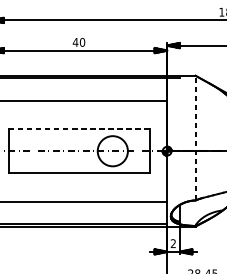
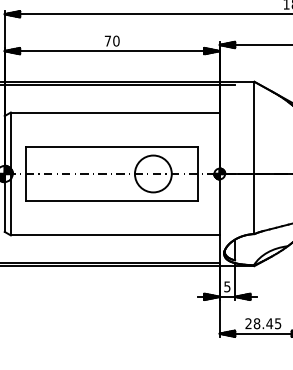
text: (75, 41) -> (107, 40), 40 -> 70
line: (78, 129) -> (111, 147), dashed -> solid
line: (195, 137) -> (254, 157), dashed -> solid
text: (173, 243) -> (227, 286), 2 -> 5

